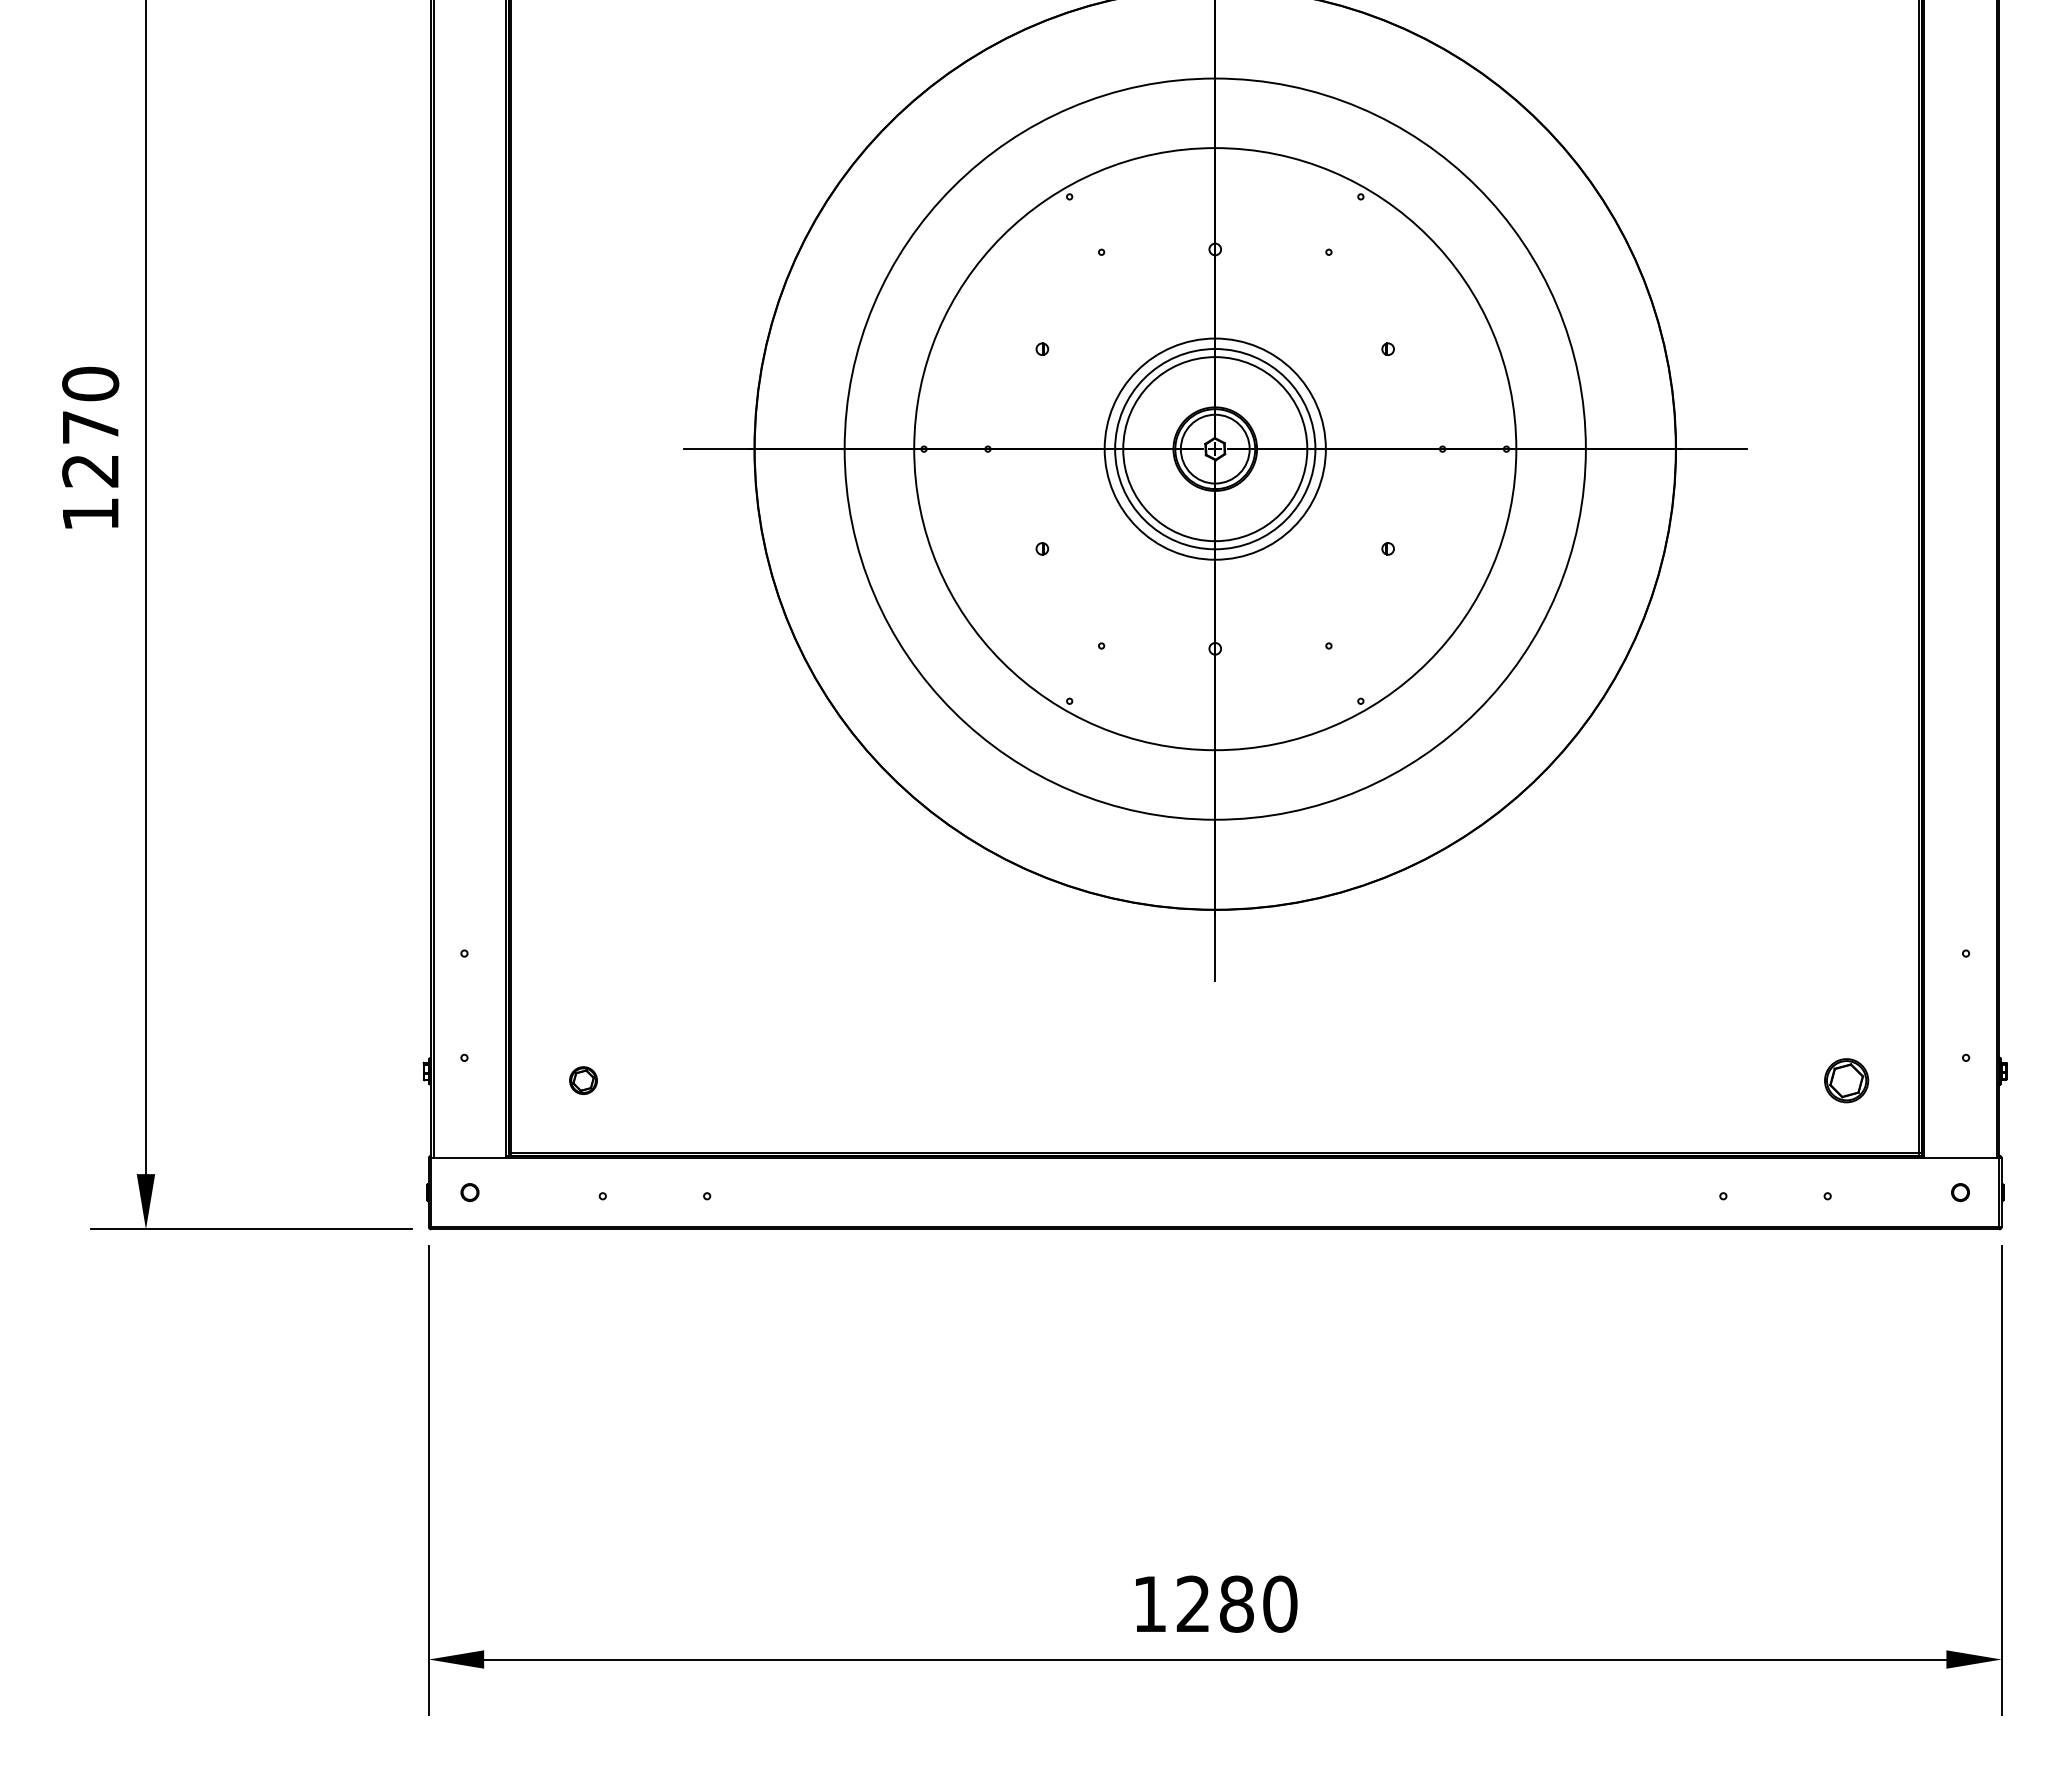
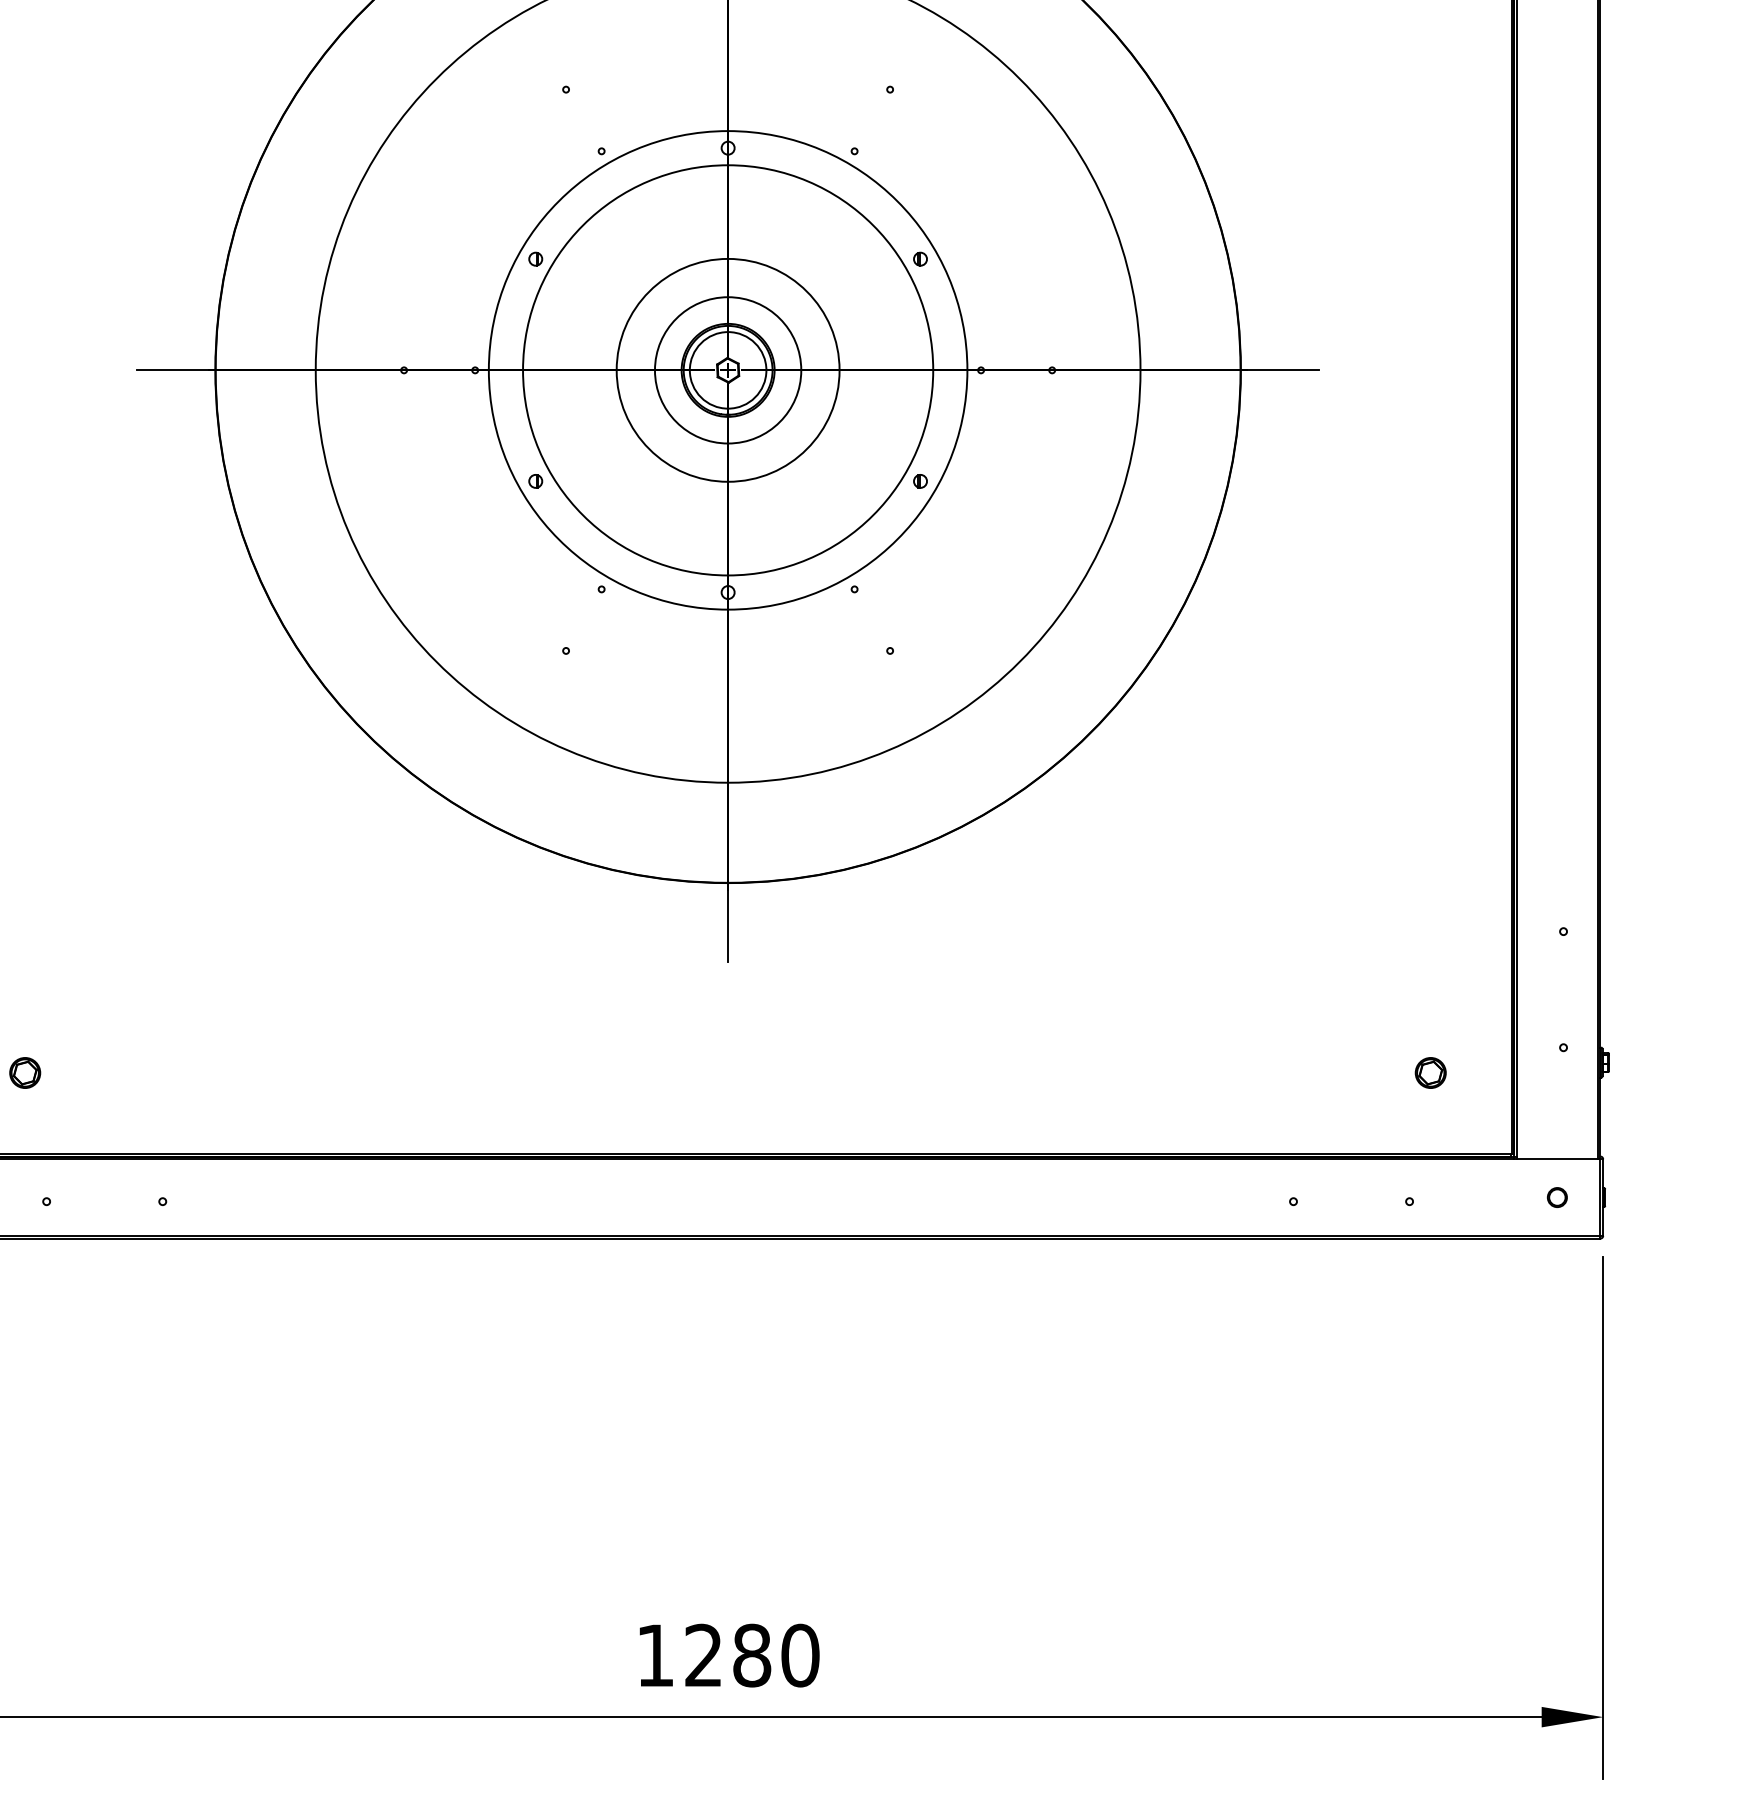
circle: (1214, 448) -> (727, 369), size x1.67
circle: (1215, 448) -> (728, 369), size x0.71
circle: (1215, 449) -> (728, 370), size x0.71
part: (1846, 1080) -> (1430, 1072), size x0.62

